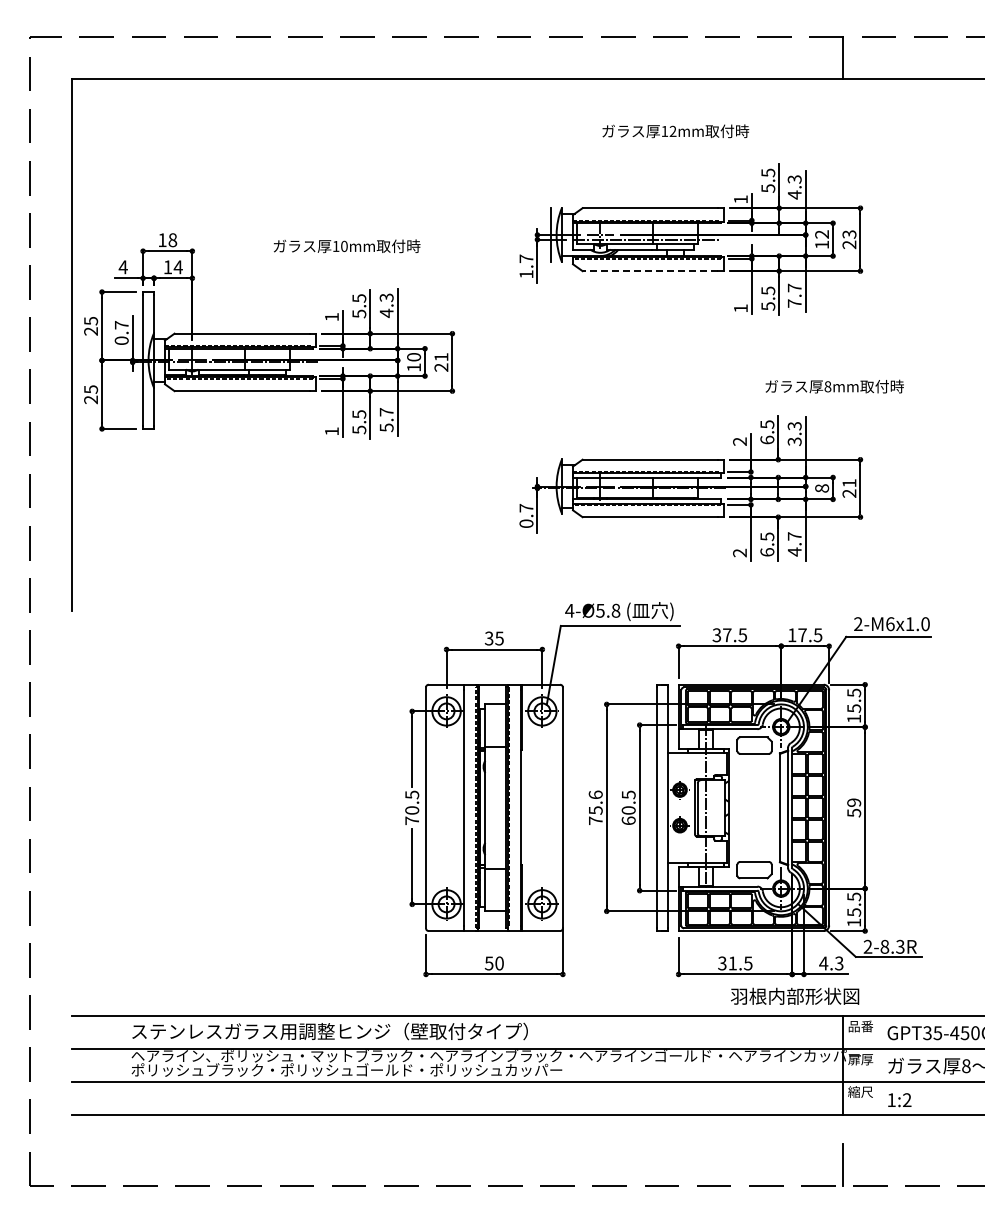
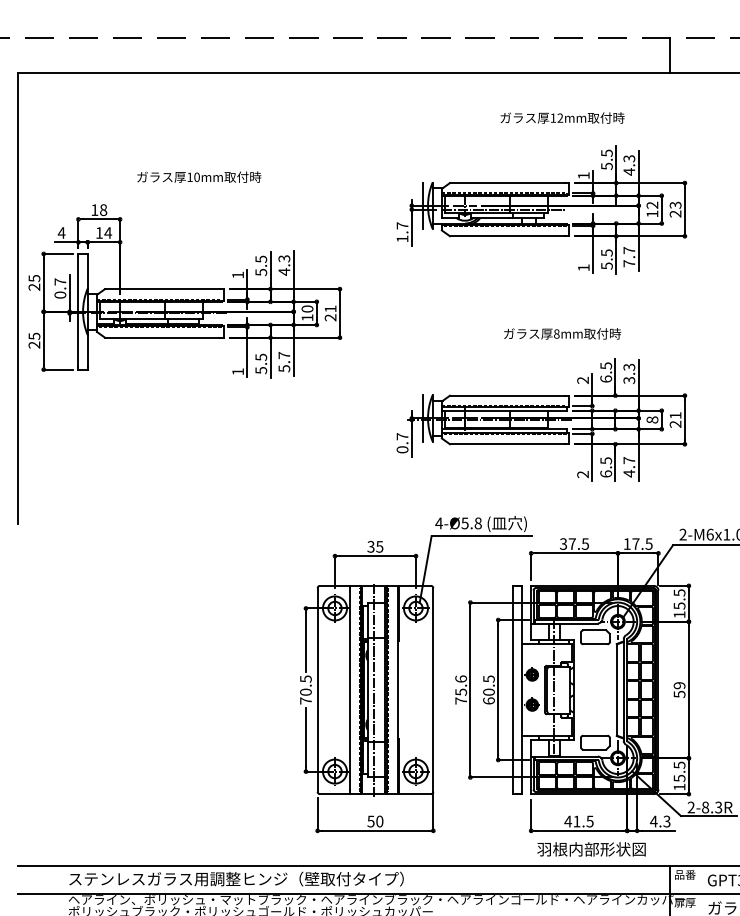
text: (675, 131) -> (562, 118), moved
text: (347, 246) -> (199, 177), moved
line: (650, 271) -> (507, 236), dashed -> solid
text: (834, 386) -> (562, 333), moved
line: (551, 486) -> (423, 418), added
line: (492, 806) -> (373, 688), added
text: (721, 963) -> (567, 821), 31.5 -> 41.5
text: (795, 995) -> (591, 848), moved

